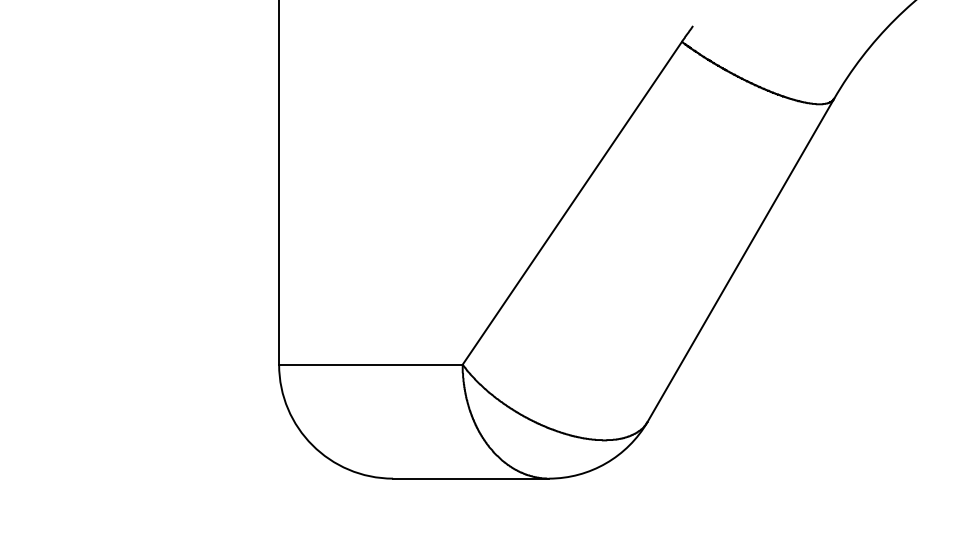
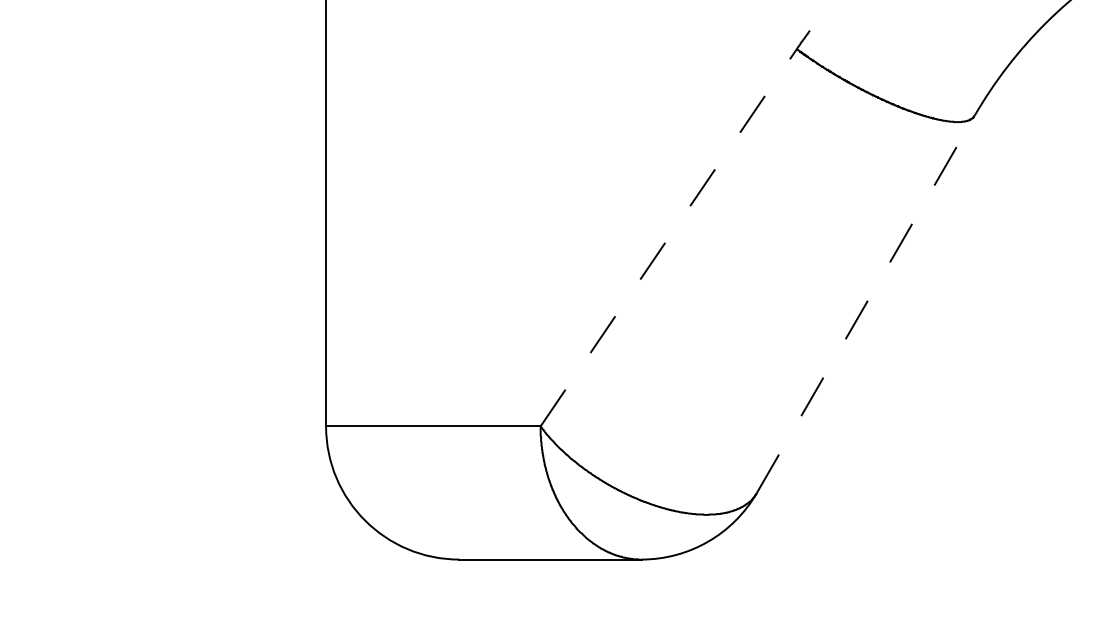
line: (572, 202) -> (668, 236), solid -> dashed
line: (741, 259) -> (866, 303), solid -> dashed

